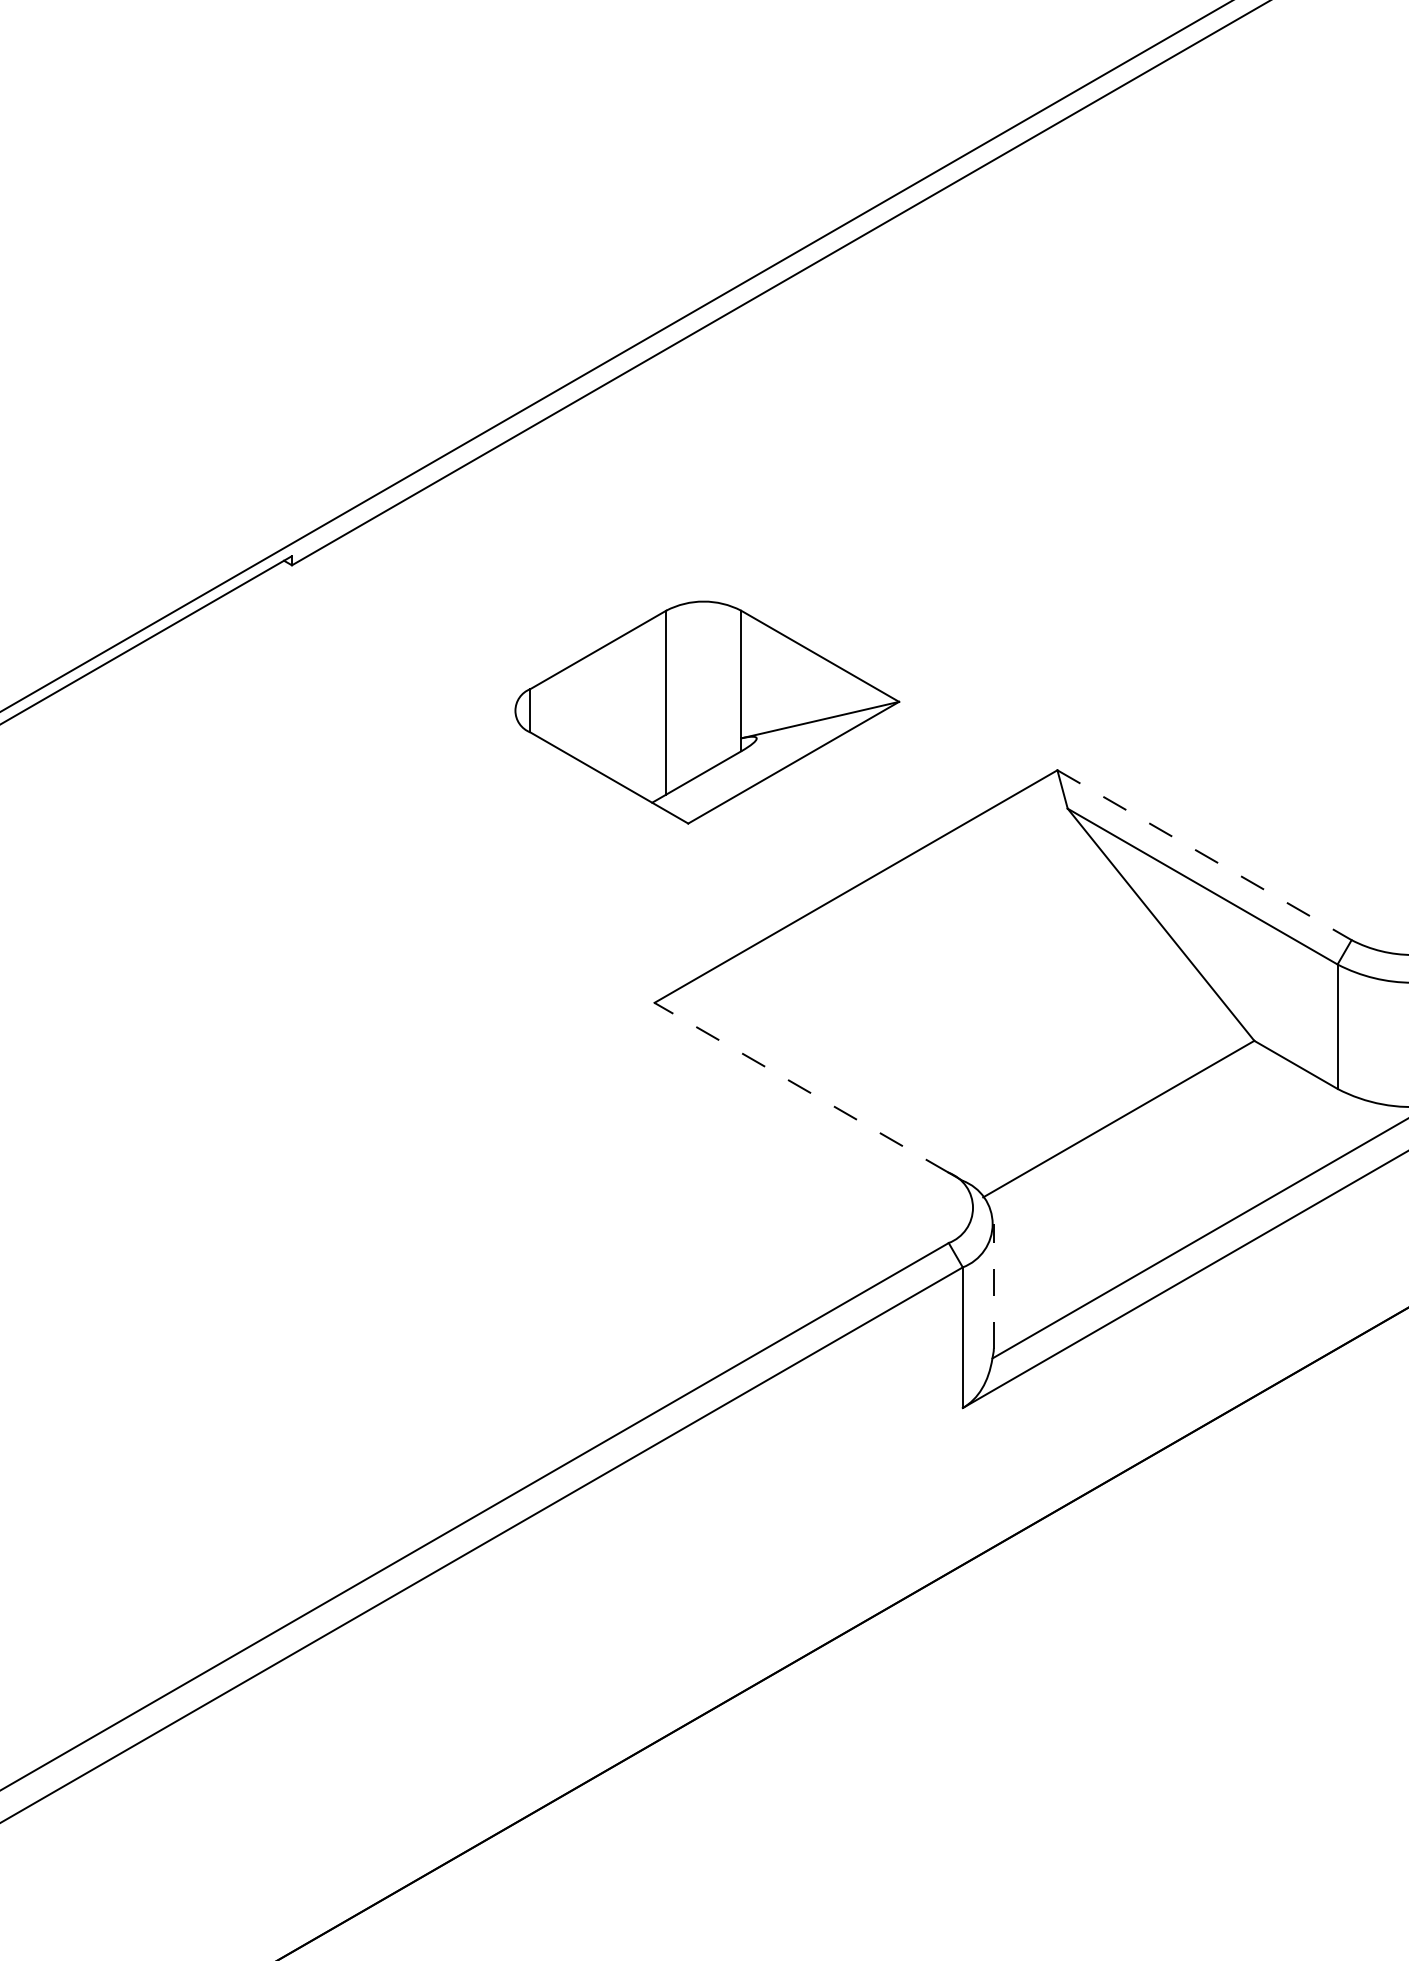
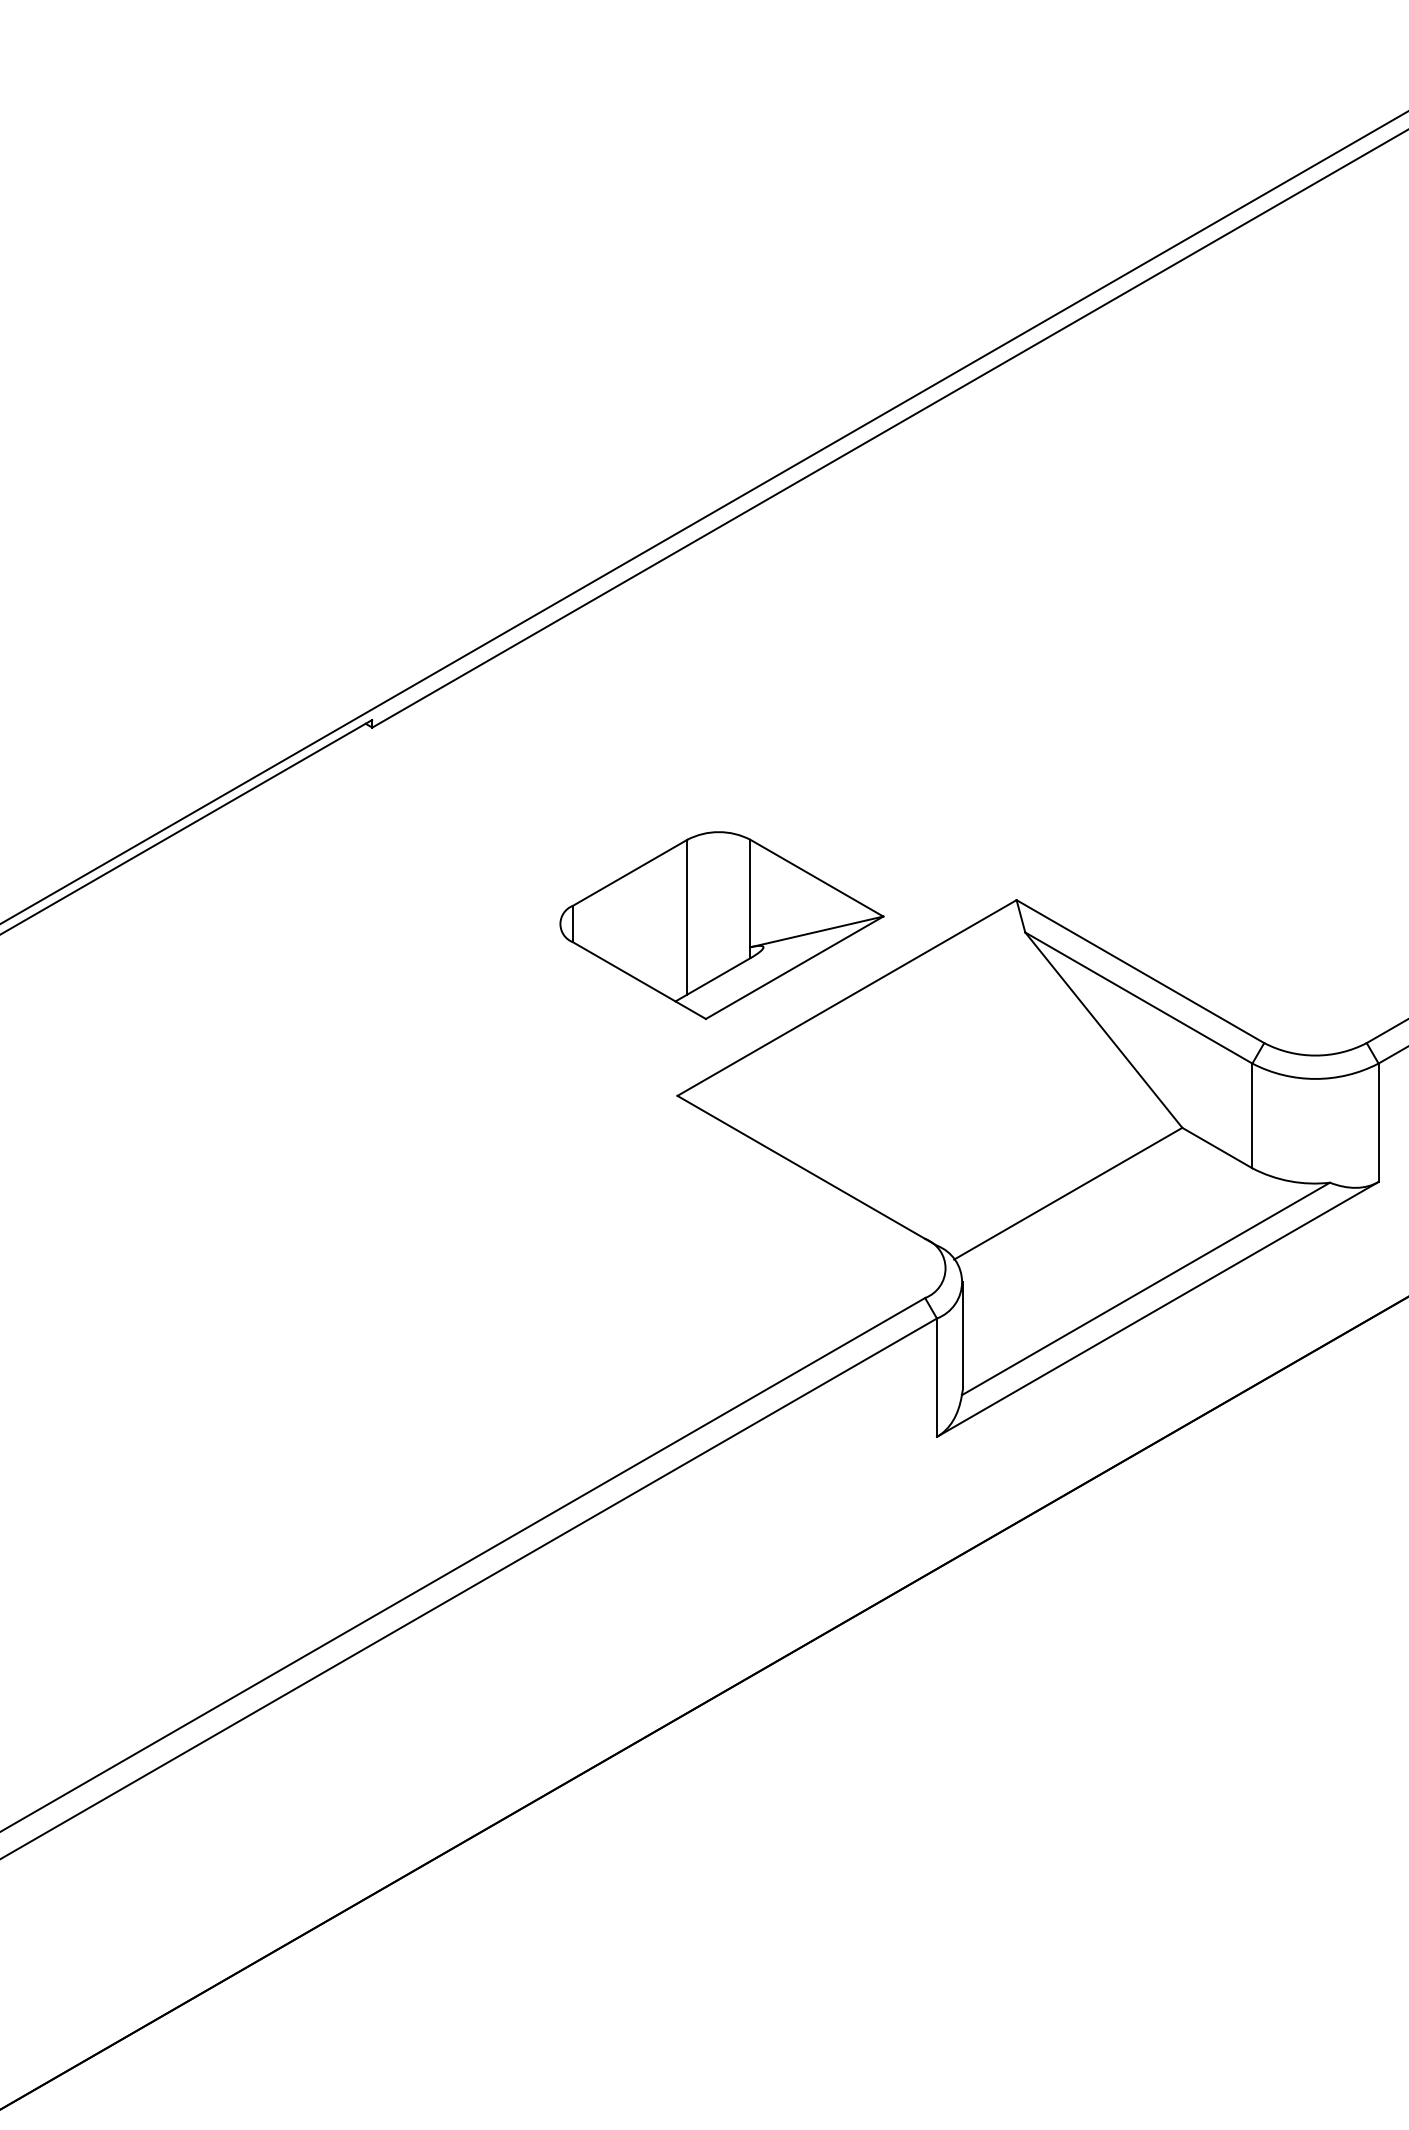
part: (706, 712) -> (721, 925), moved
line: (1204, 855) -> (1140, 971), dashed -> solid
line: (801, 1087) -> (801, 1167), dashed -> solid
line: (994, 1285) -> (963, 1333), dashed -> solid

